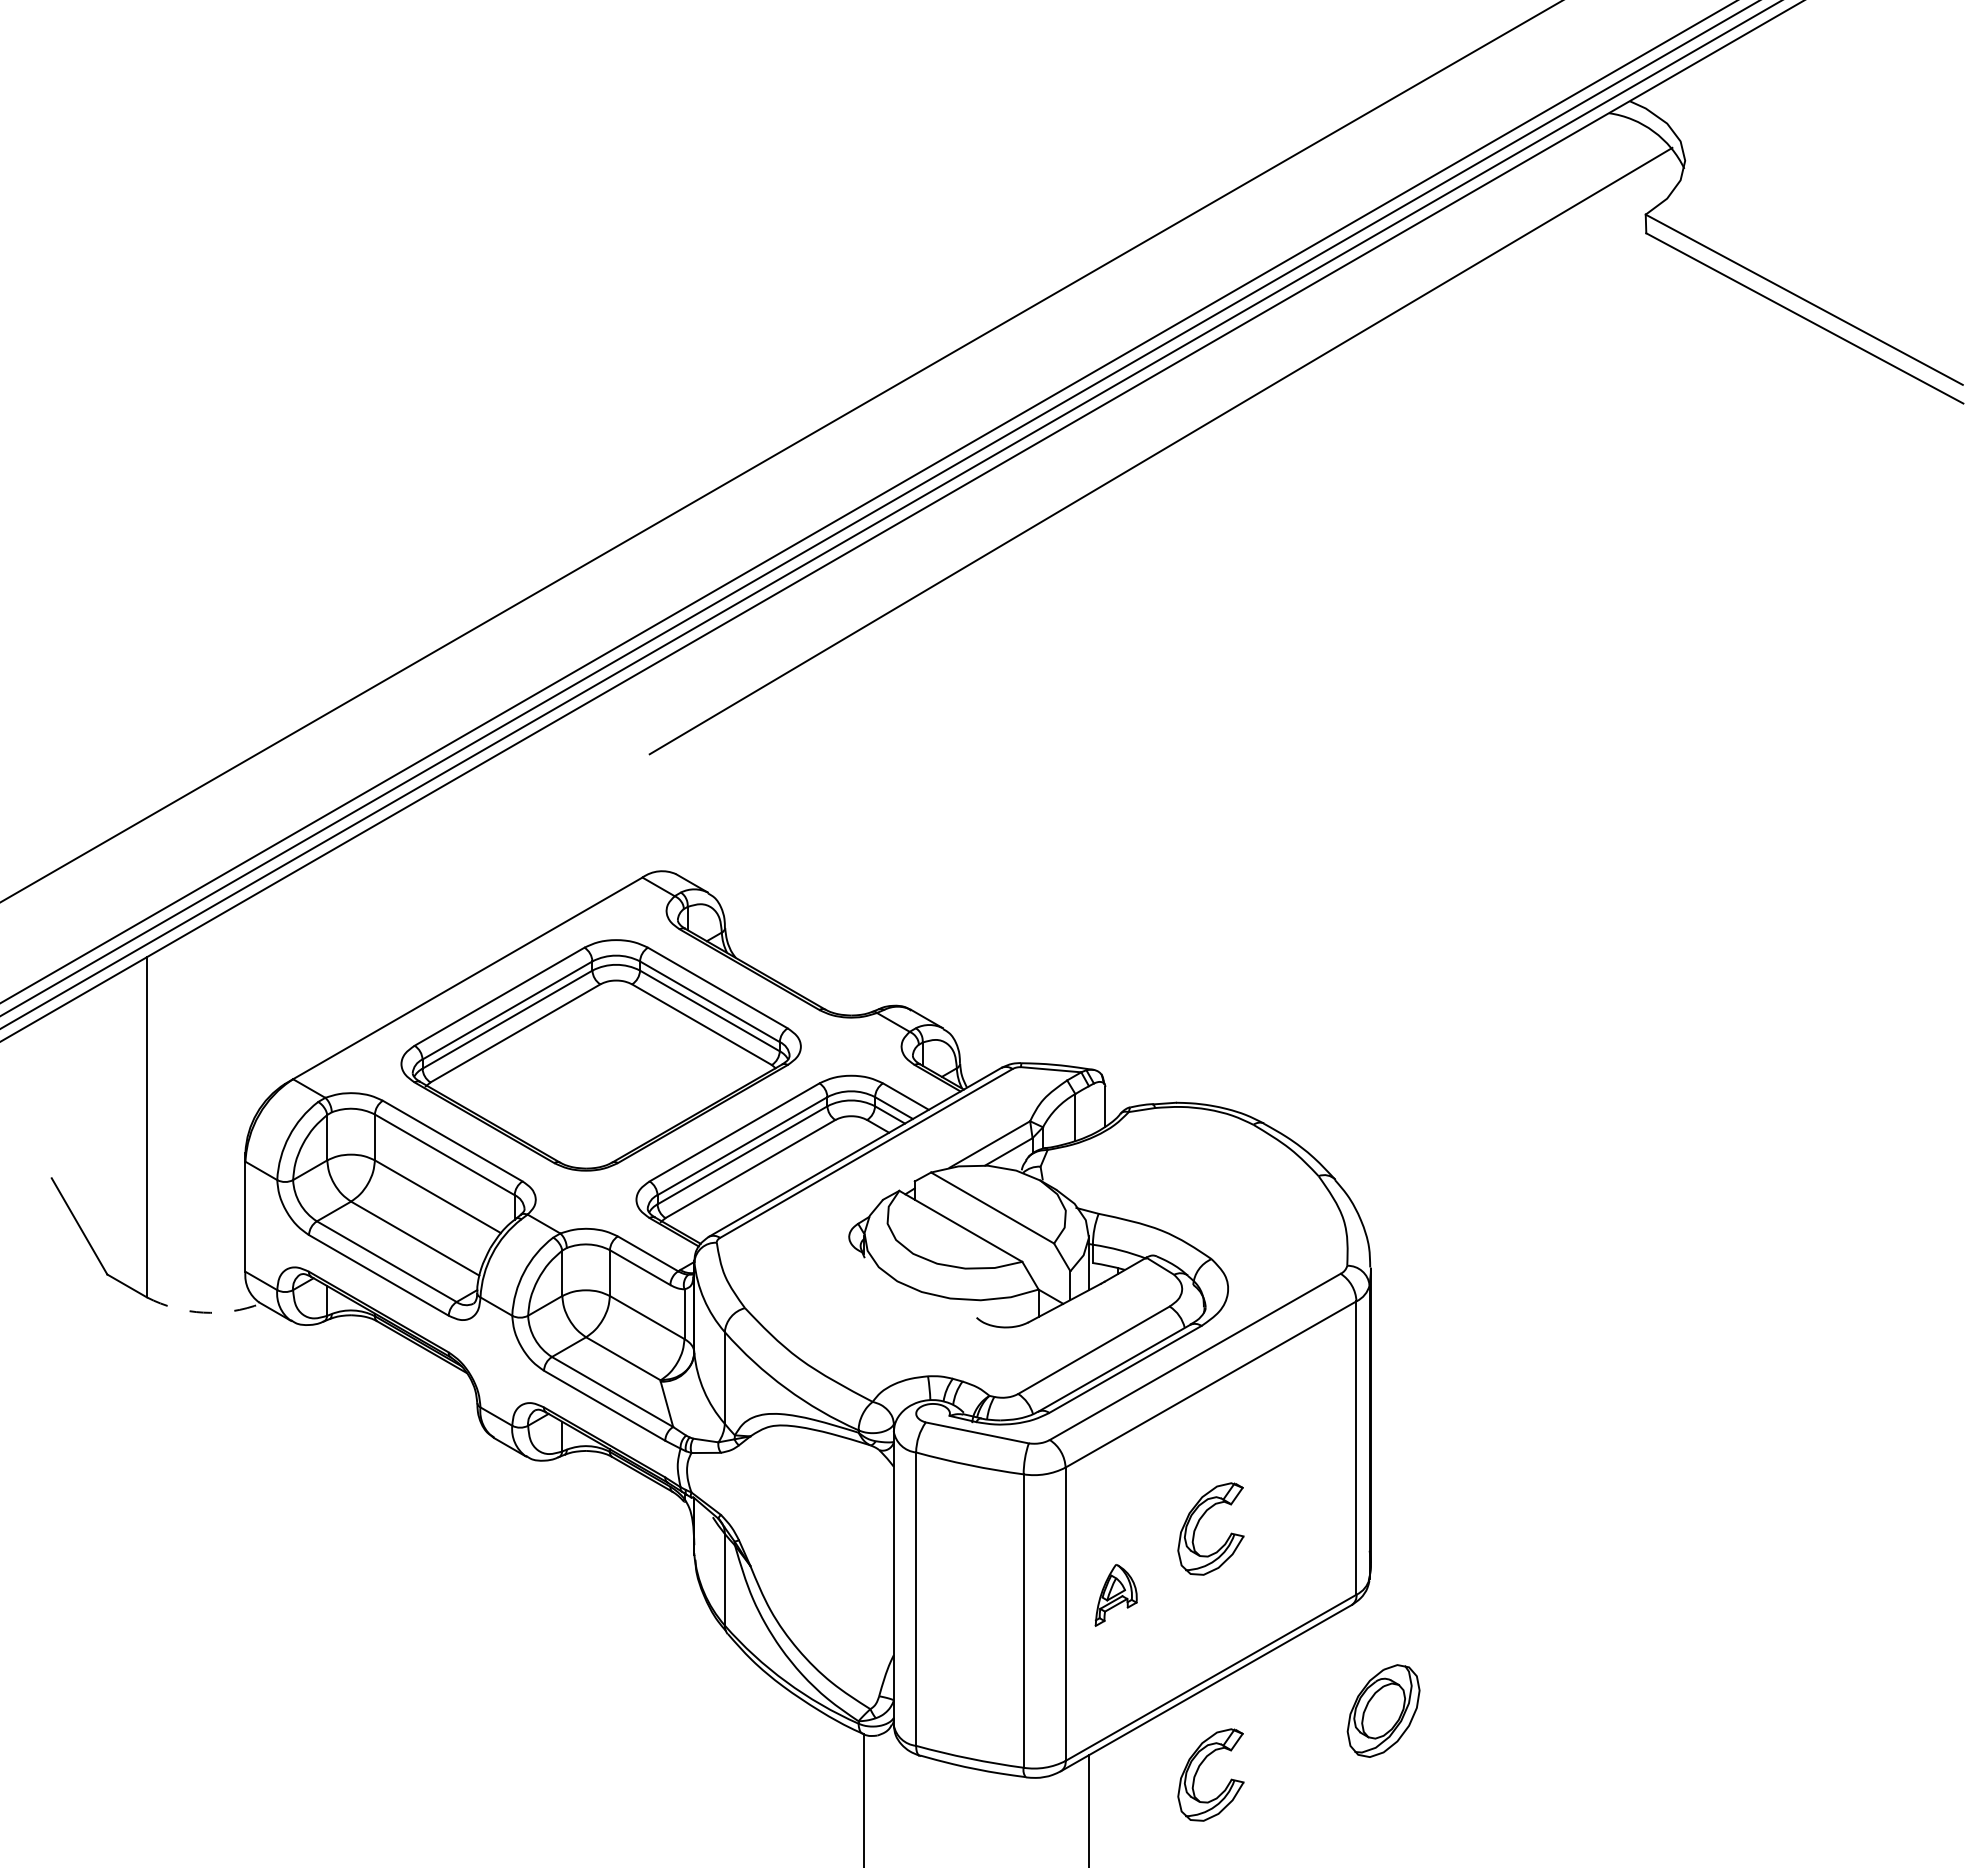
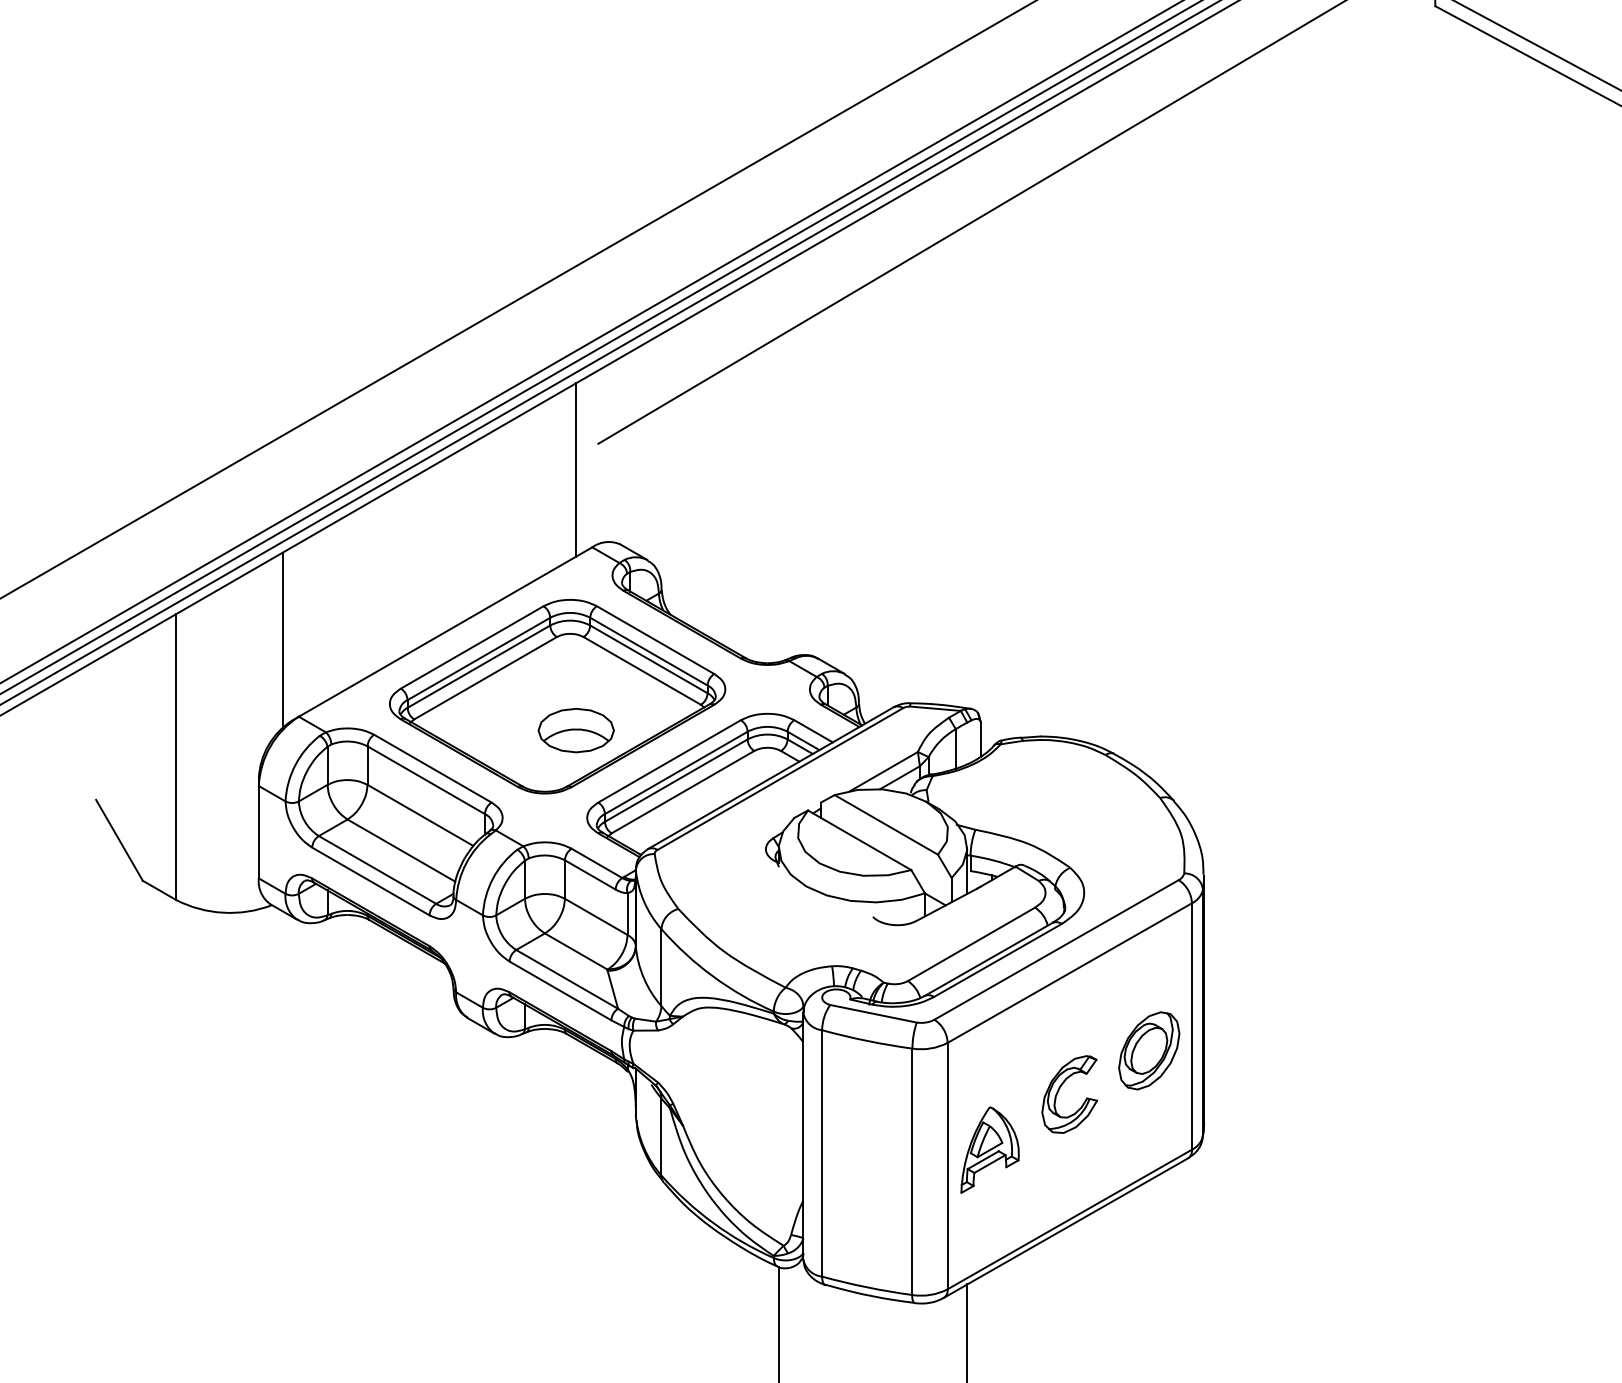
line: (623, 785) -> (576, 470), added
line: (274, 987) -> (283, 639), added
part: (623, 1095) -> (576, 730), added
arc: (203, 1312) -> (223, 912), dashed -> solid
part: (1116, 1595) -> (990, 1150), size x1.67
part: (1383, 1710) -> (1149, 1050), moved
part: (1199, 1768) -> (1060, 1295), removed

